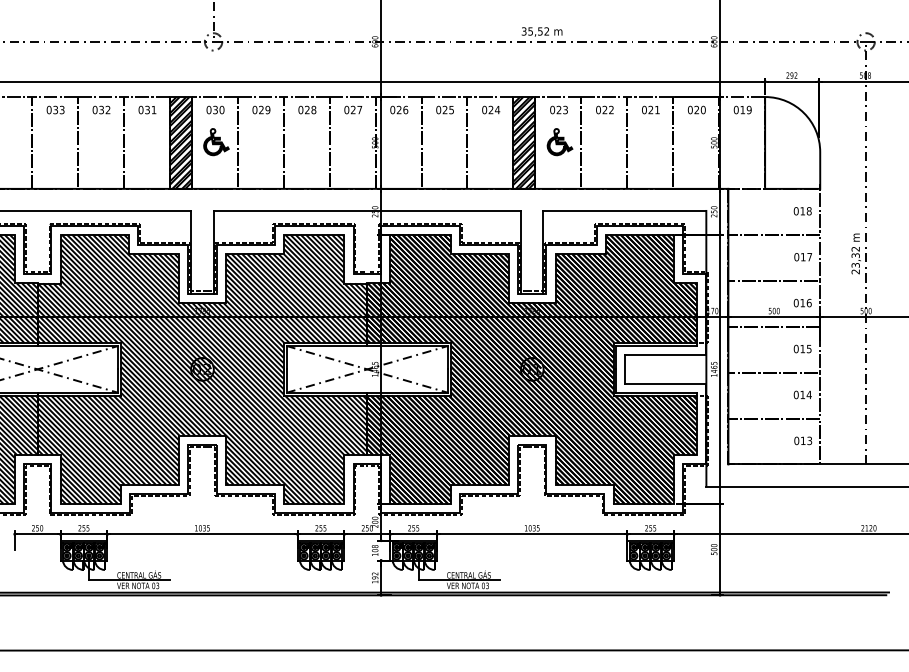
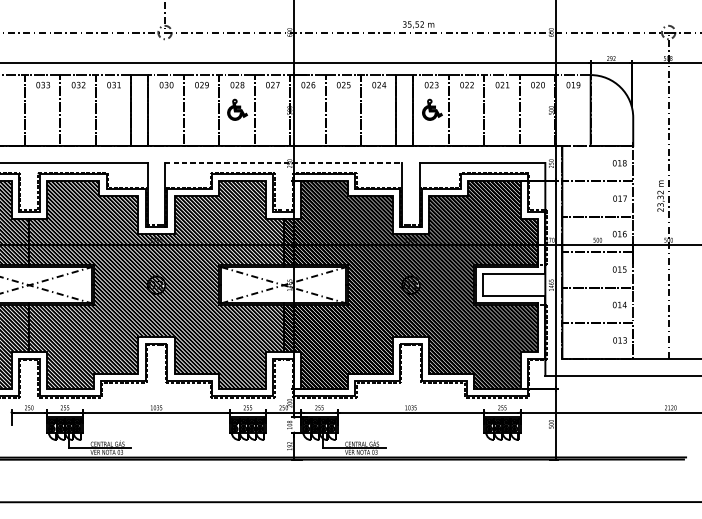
hatch: (180, 142) -> (139, 110), removed
part: (216, 142) -> (237, 110), moved
hatch: (524, 142) -> (405, 110), removed
line: (367, 210) -> (283, 162), solid -> dashed

